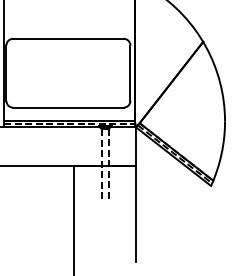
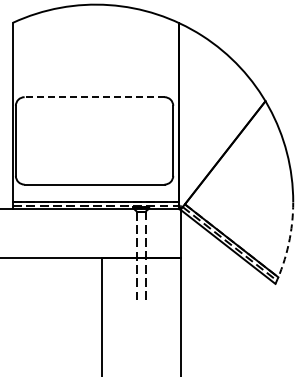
line: (68, 39) -> (94, 97), solid -> dashed
arc: (221, 154) -> (288, 243), solid -> dashed

